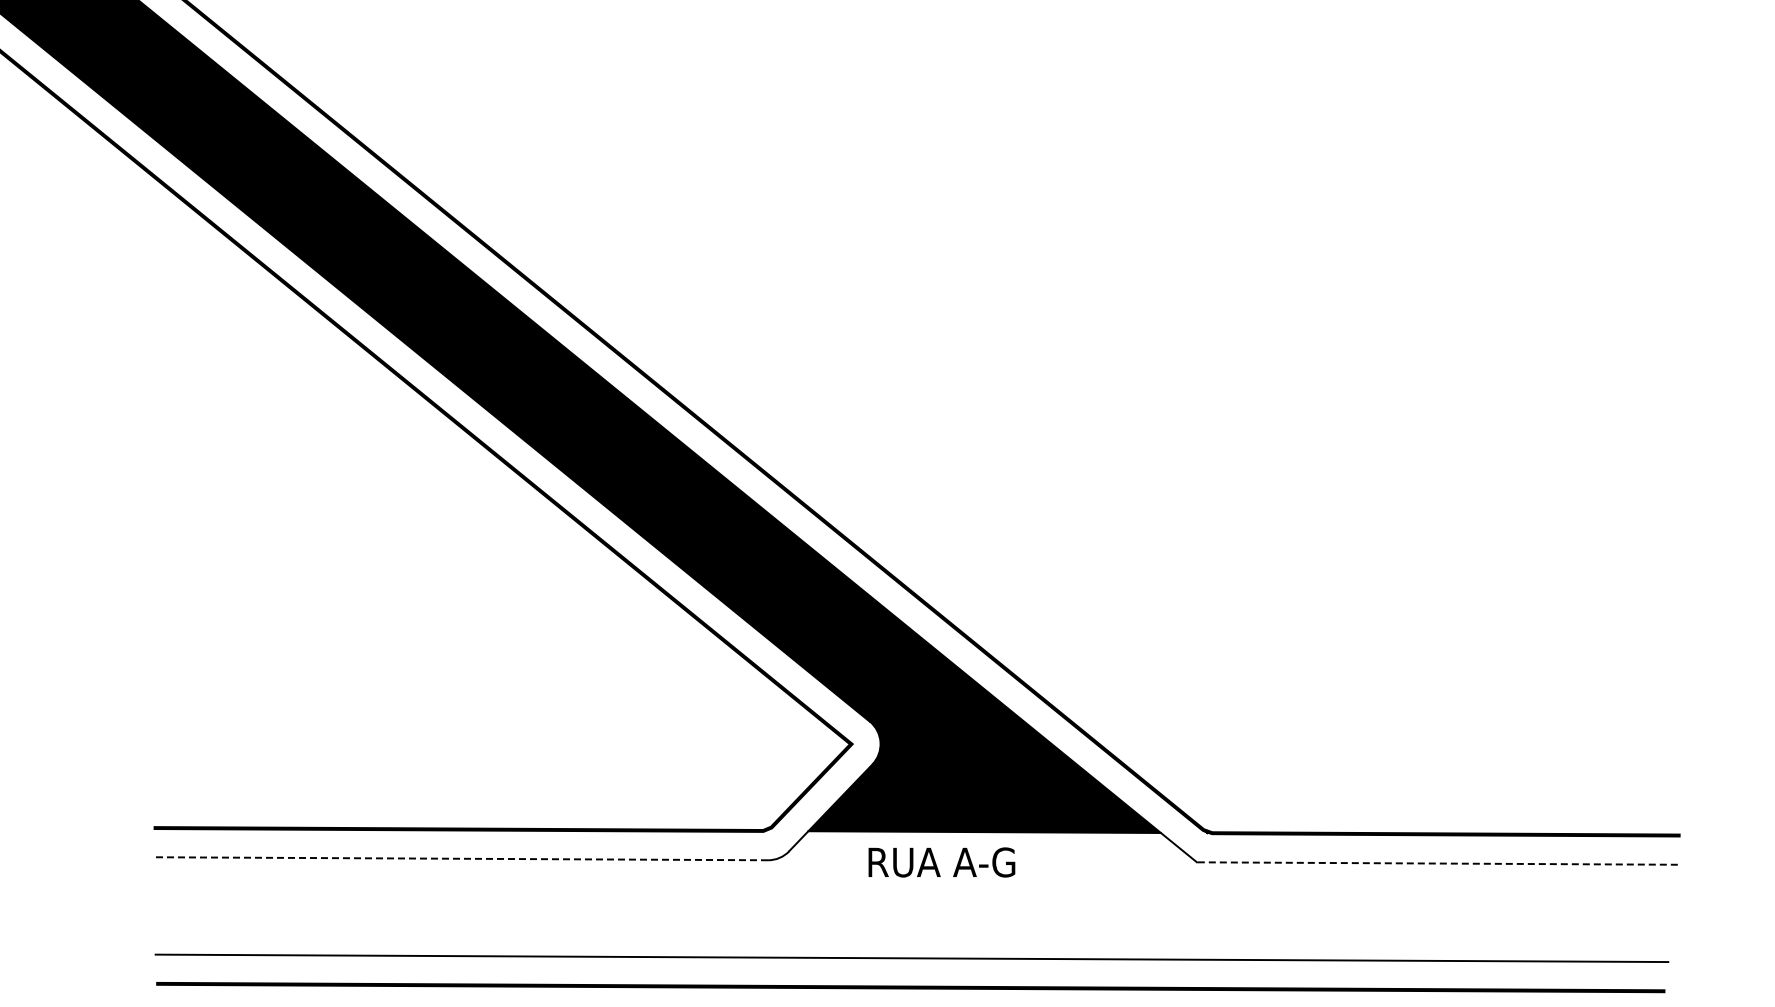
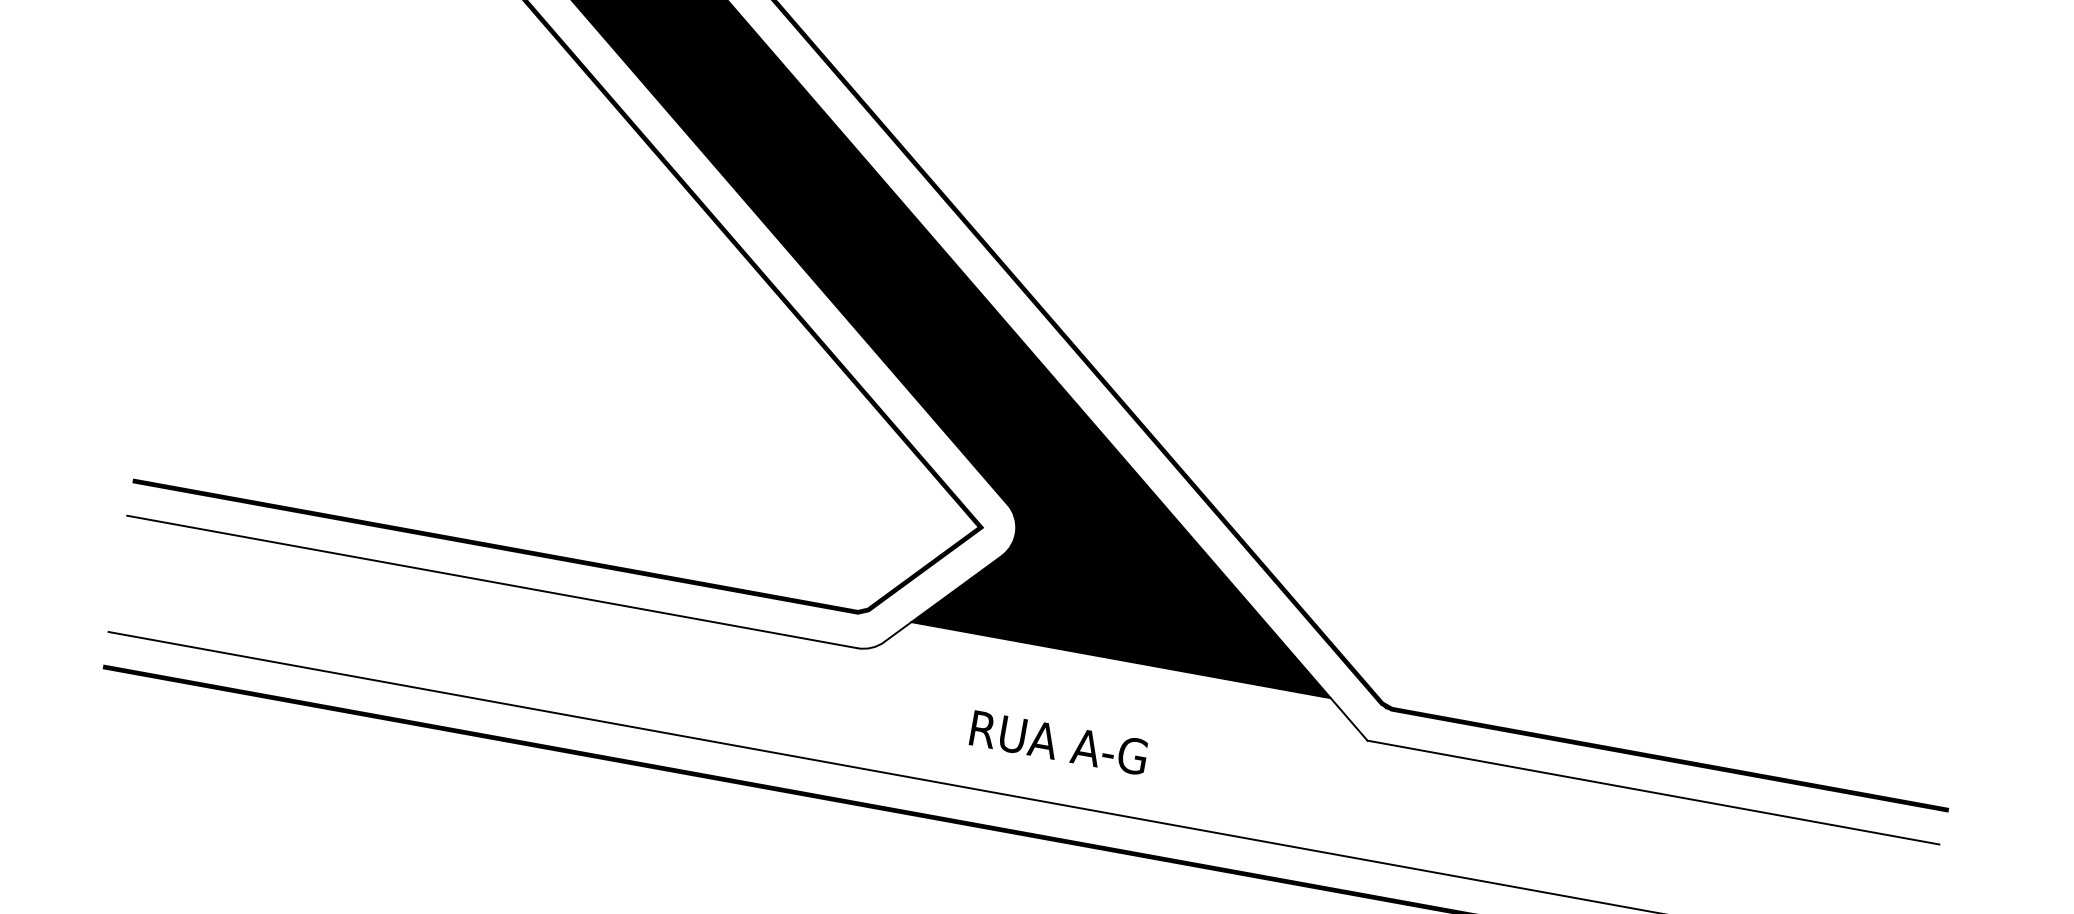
line: (461, 858) -> (492, 581), dashed -> solid
text: (941, 862) -> (1058, 742), moved
line: (1436, 863) -> (1652, 792), dashed -> solid

